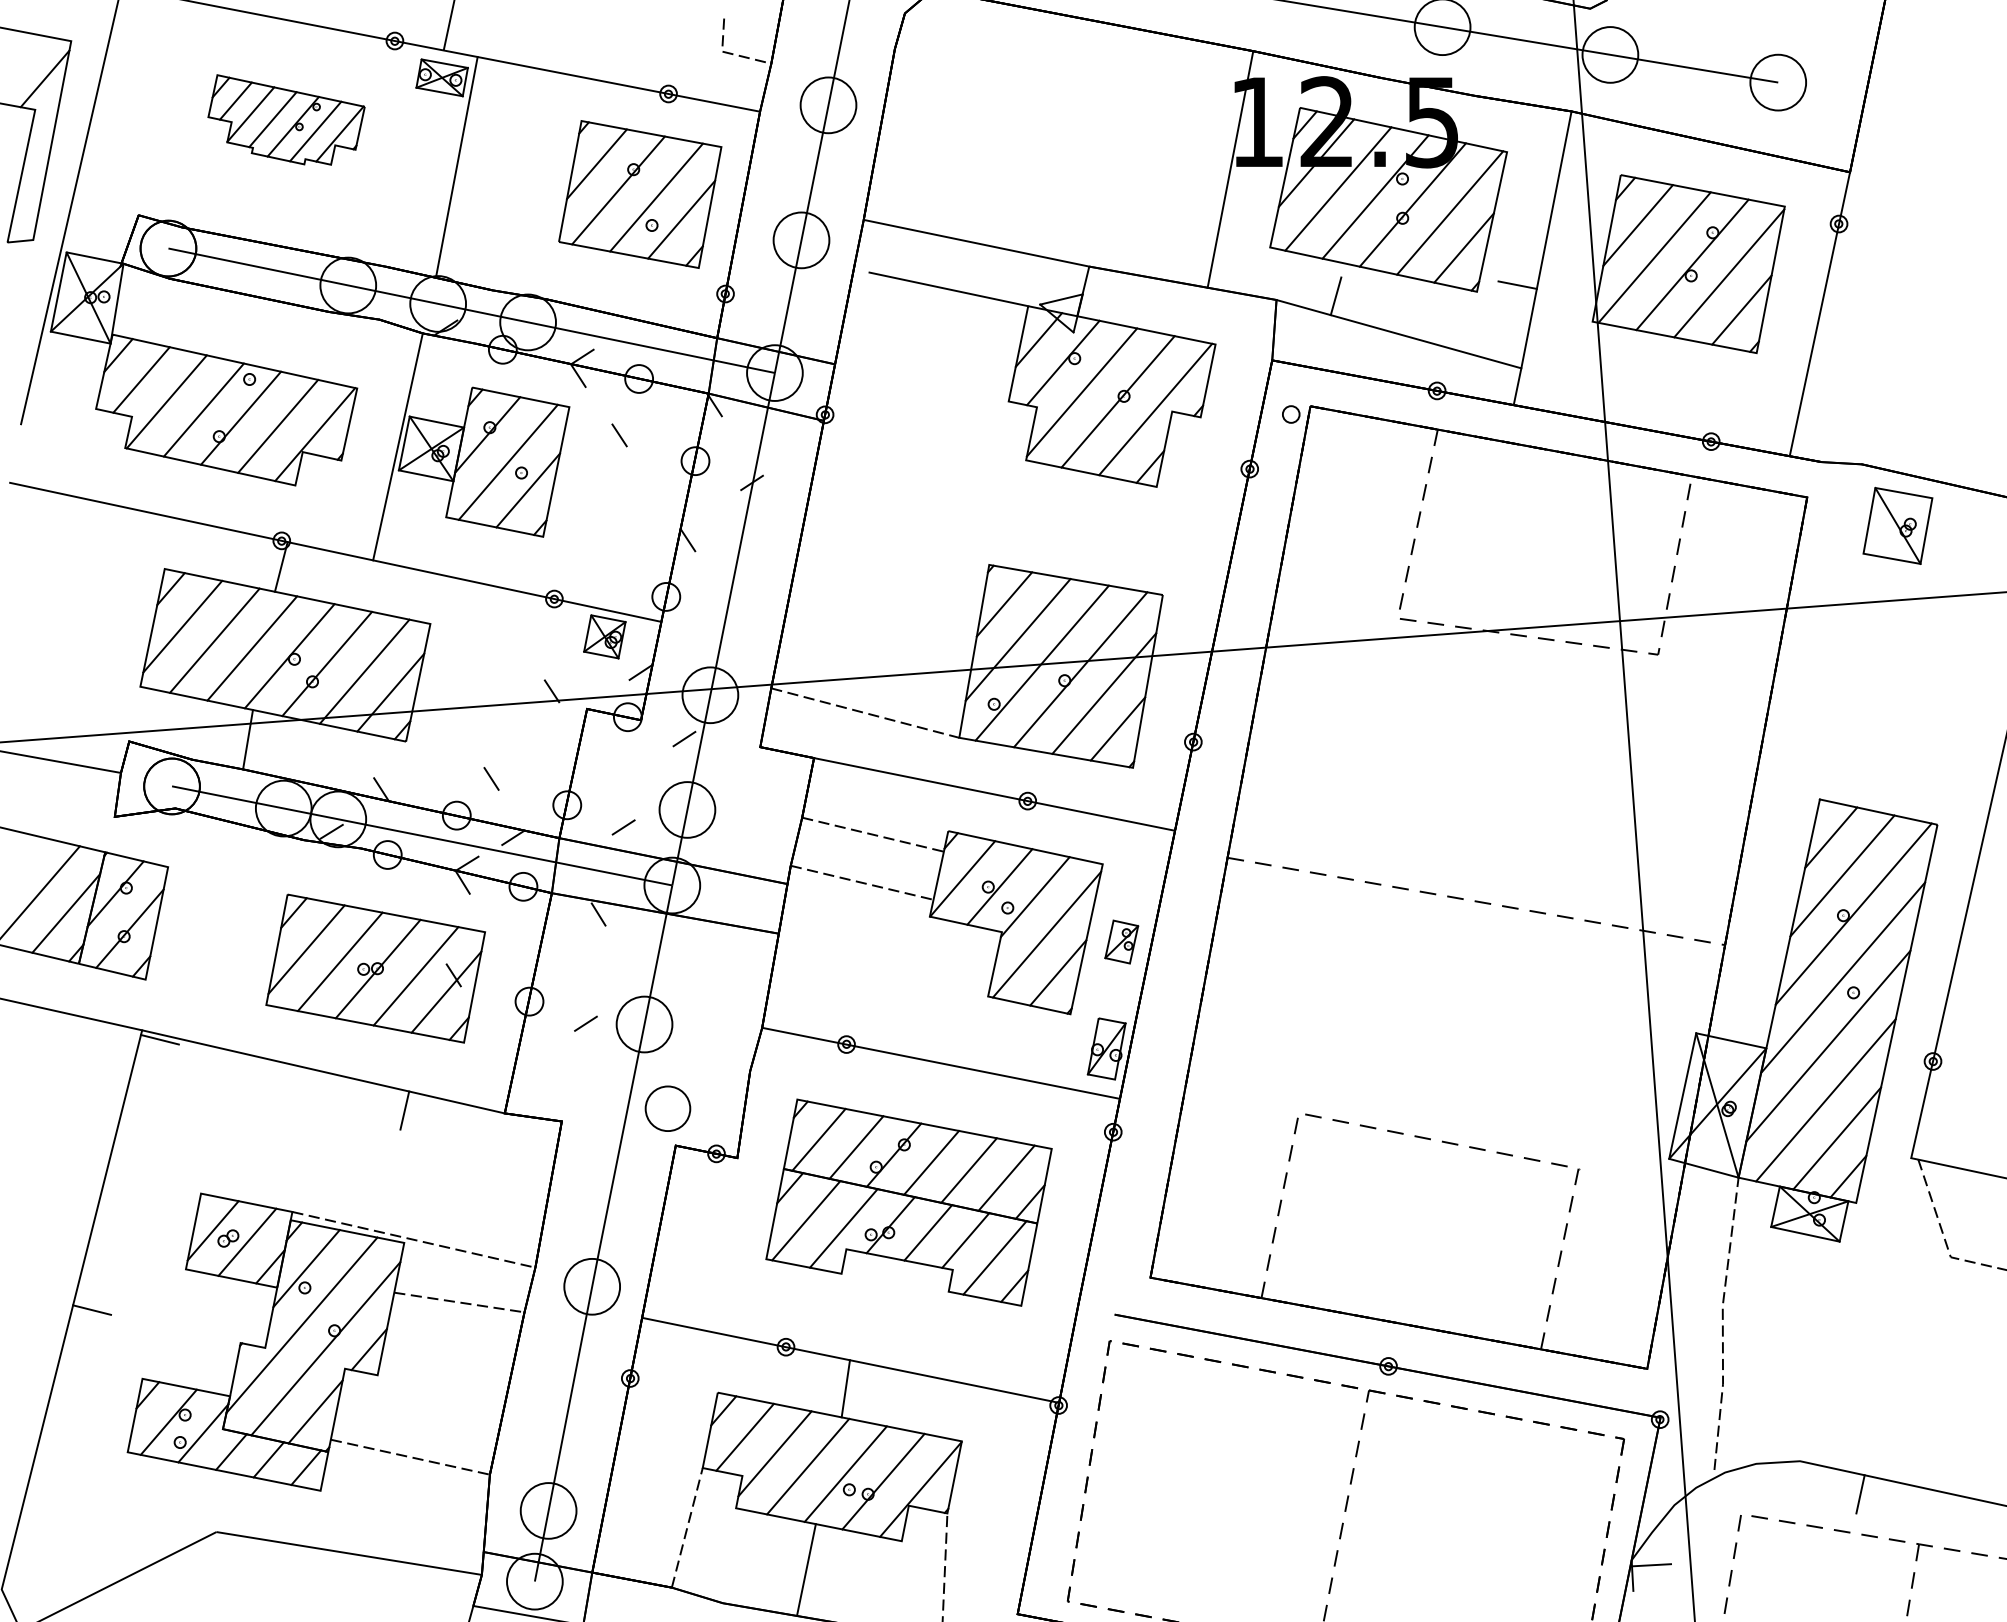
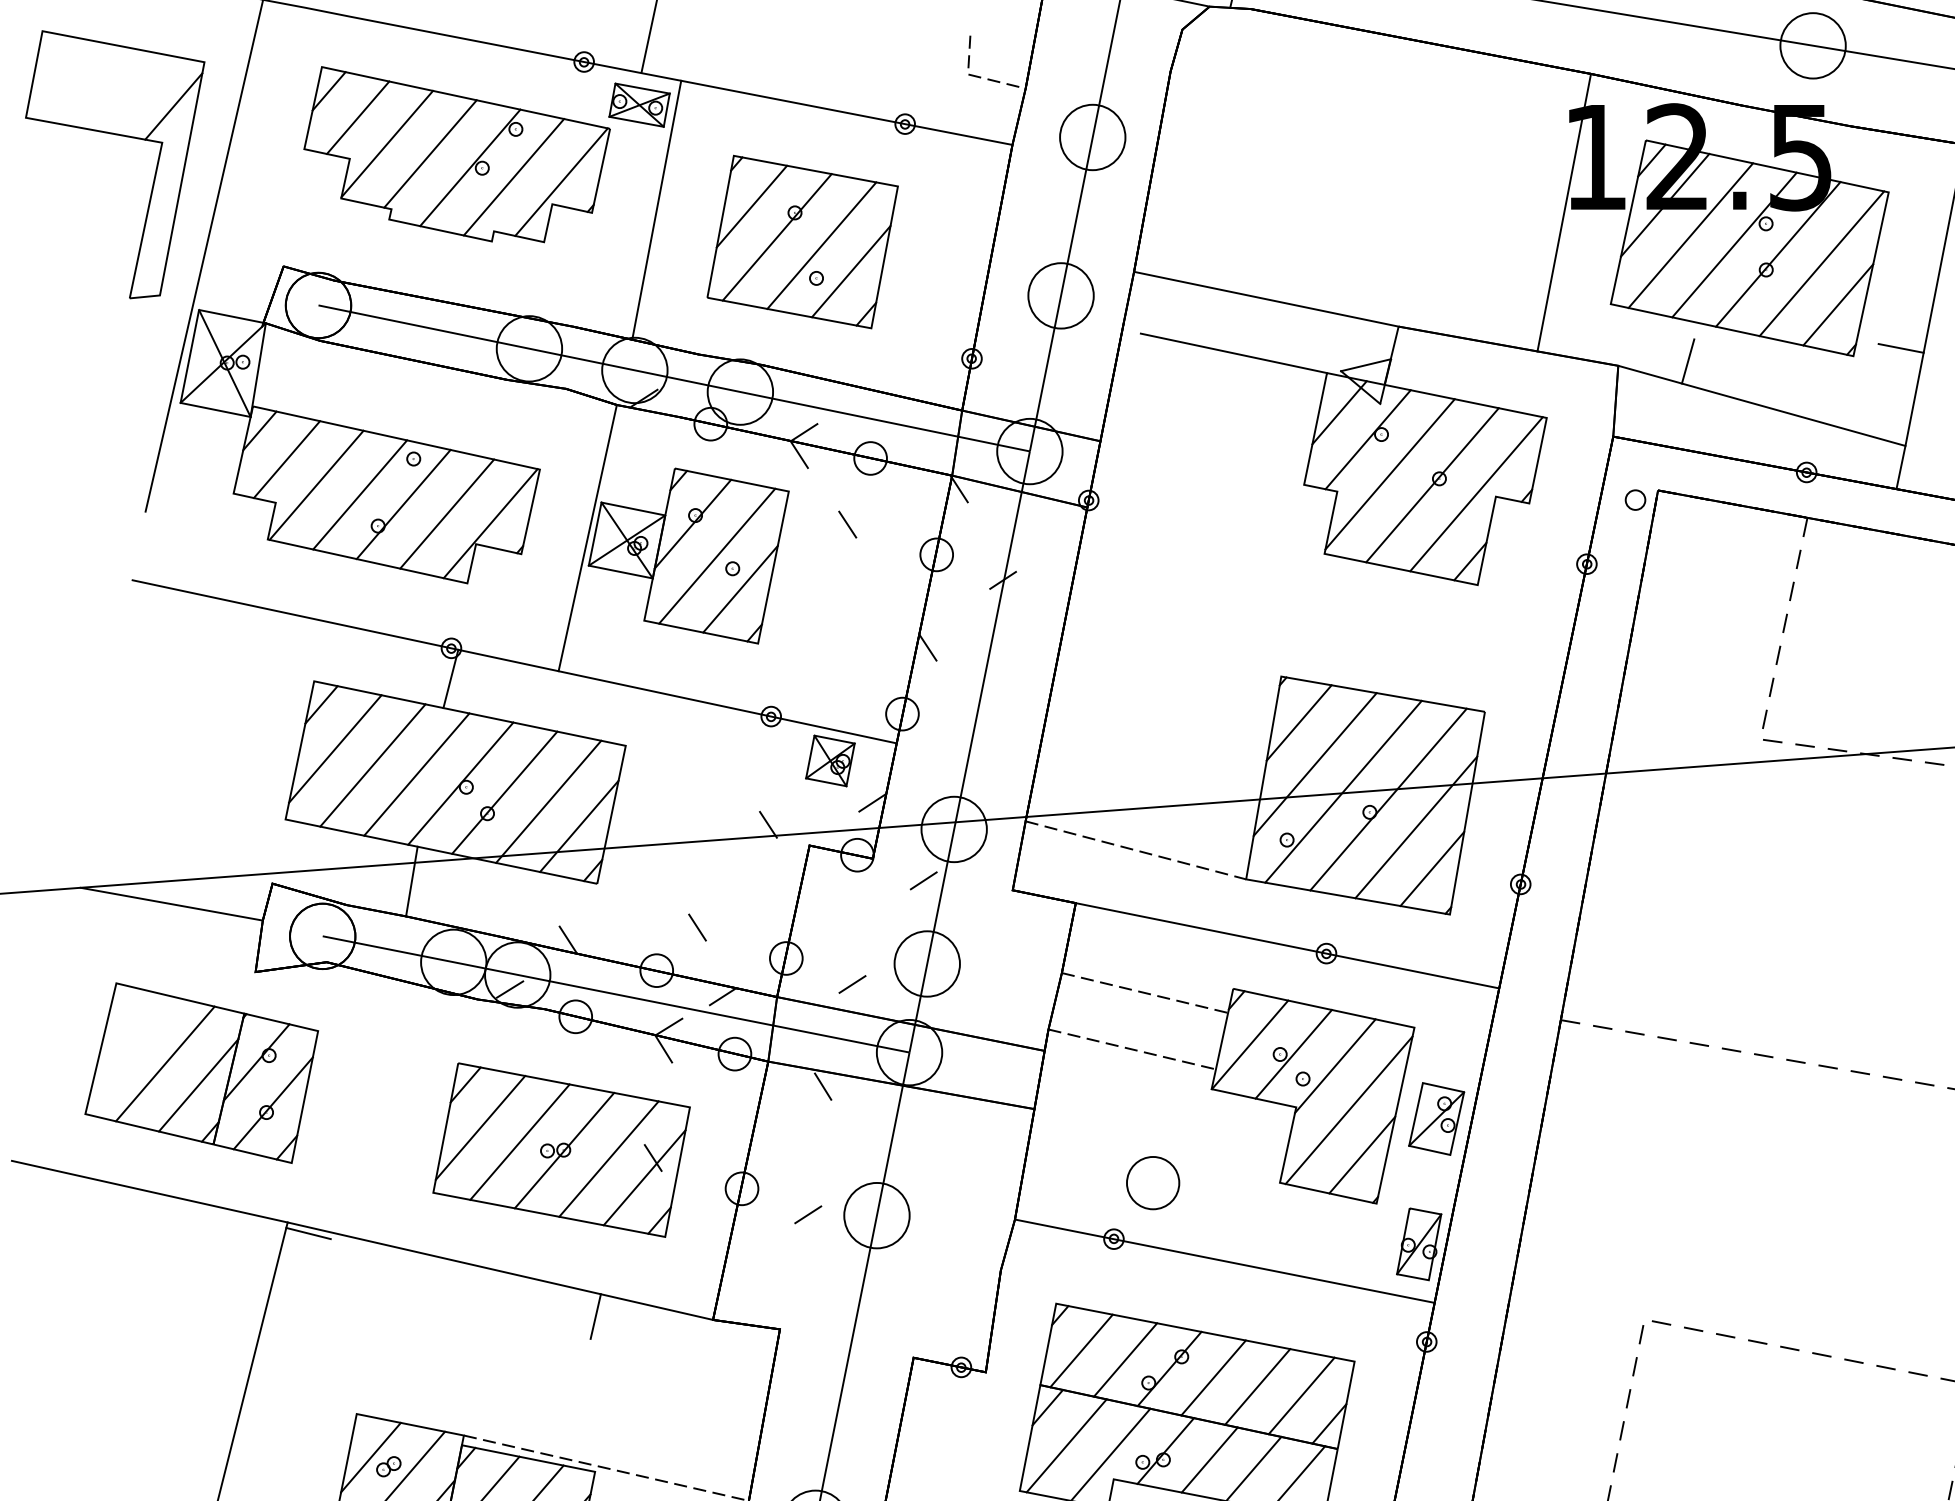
part: (286, 119) -> (456, 154), size x1.67
part: (640, 194) -> (803, 242), moved
part: (1121, 941) -> (1436, 1118), size x1.43
part: (667, 1108) -> (1152, 1182), moved

